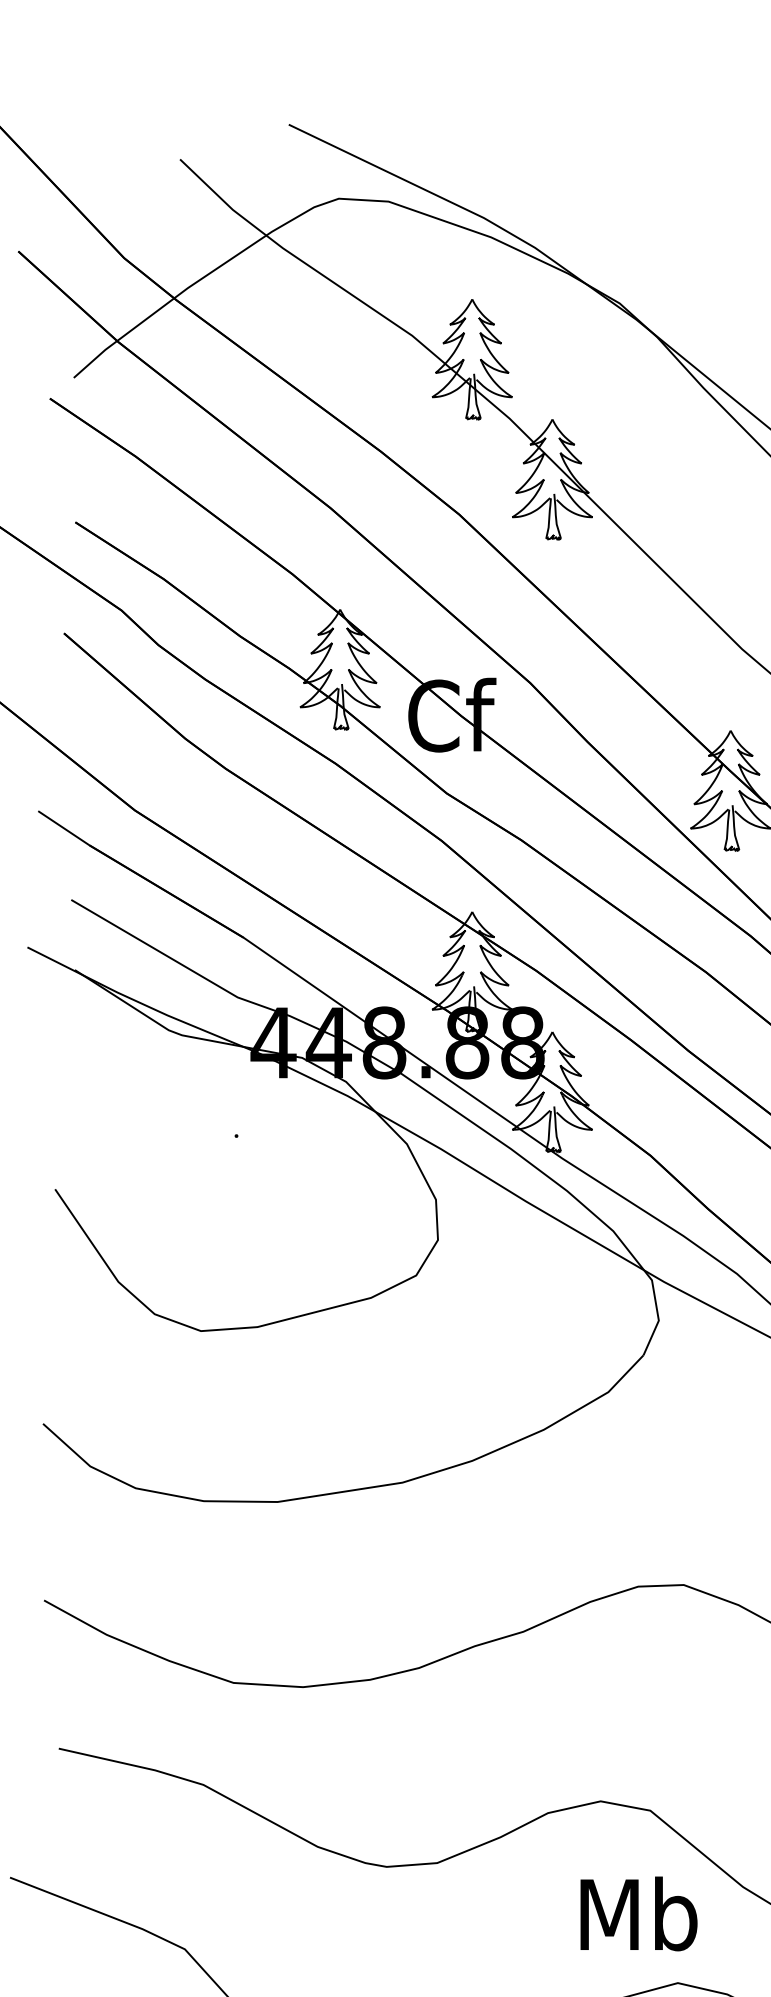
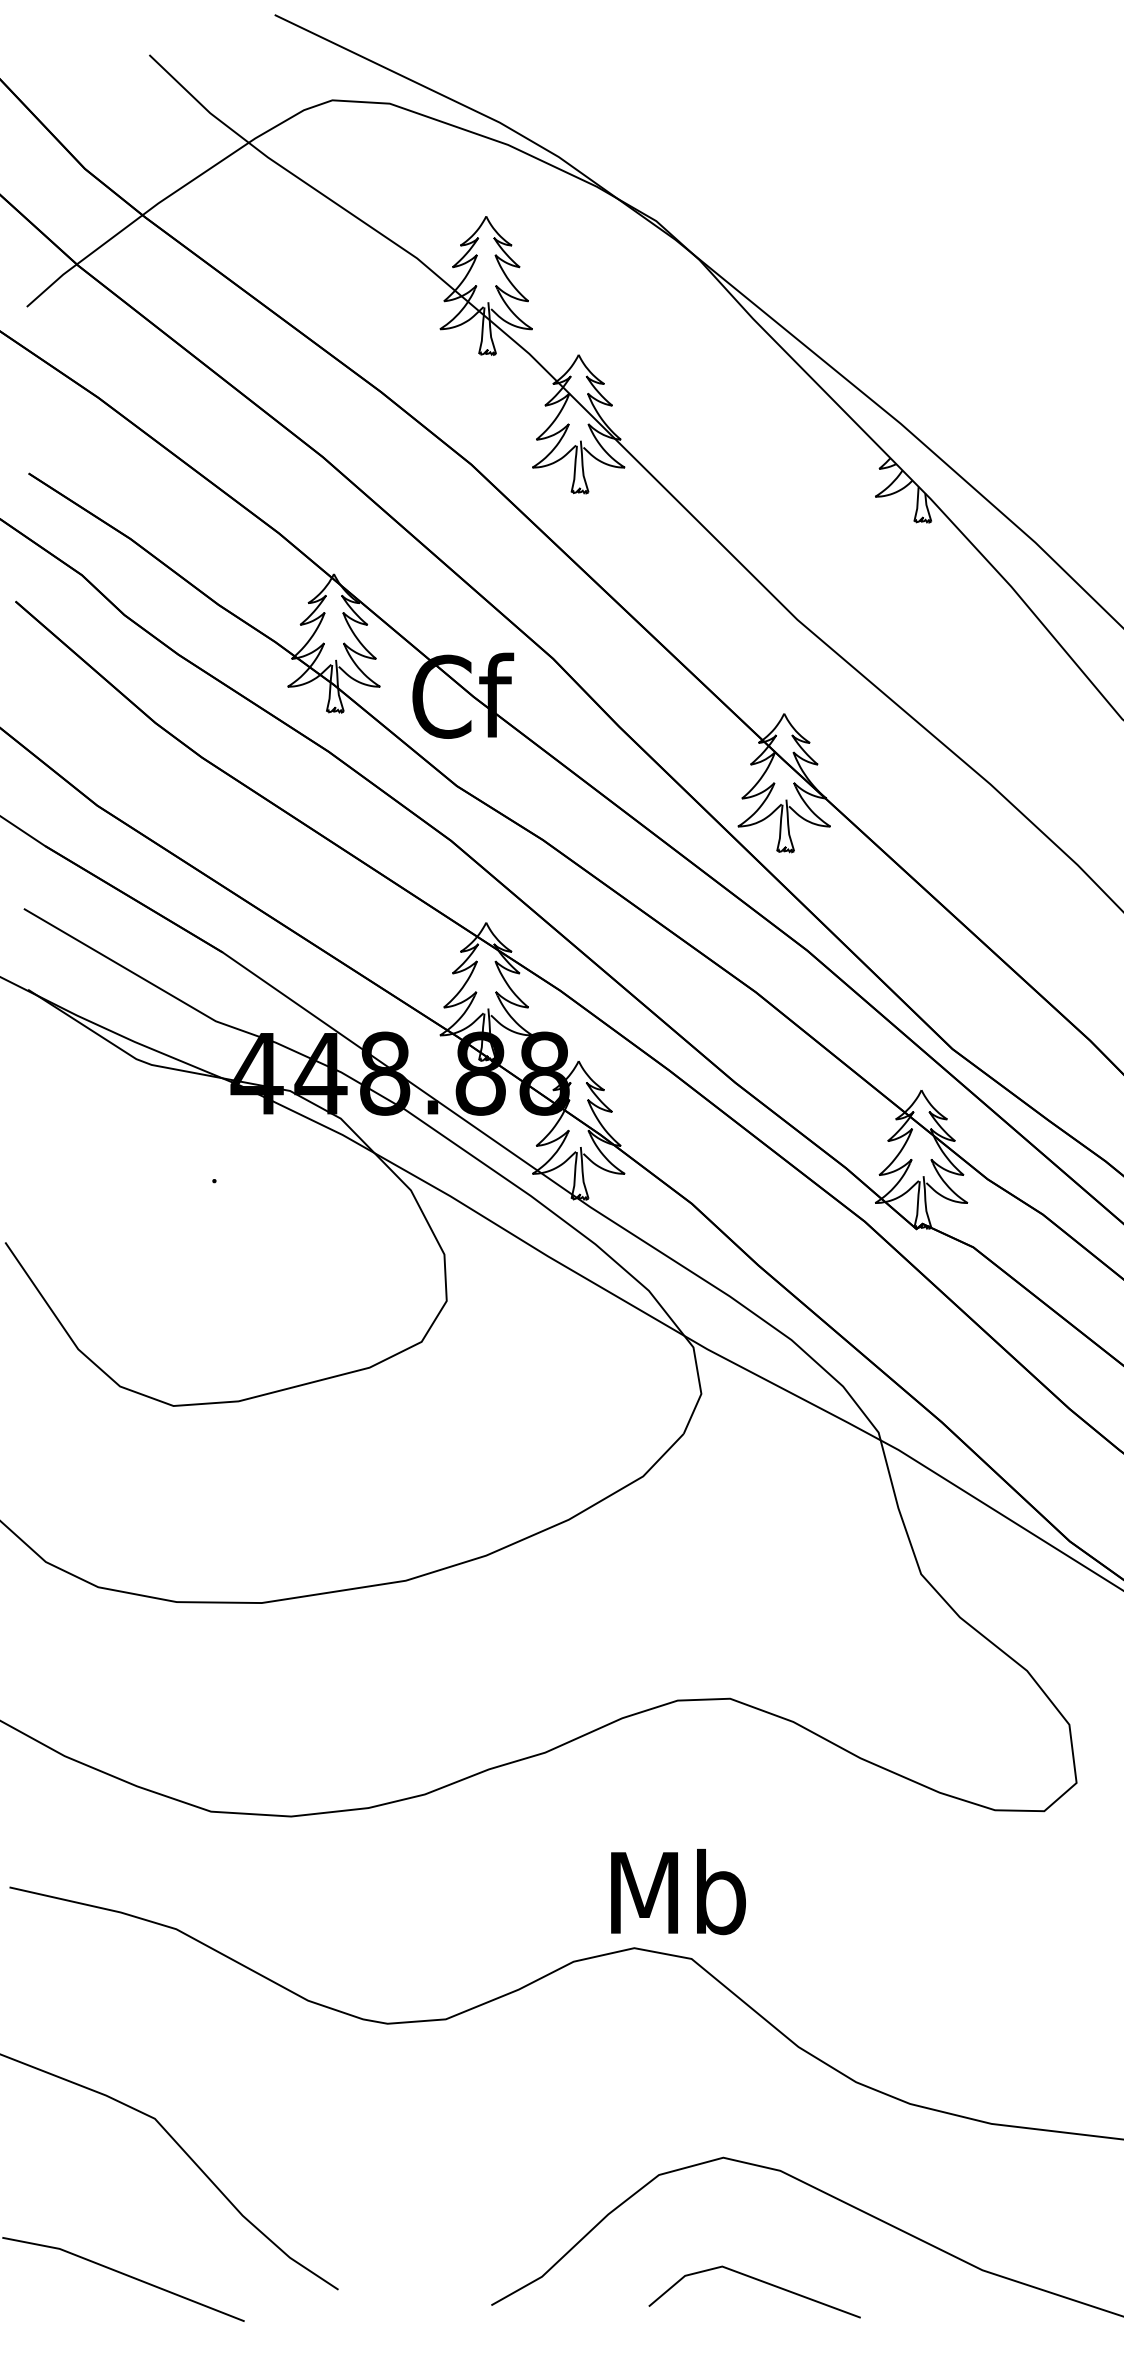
text: (639, 1914) -> (678, 1892), moved

